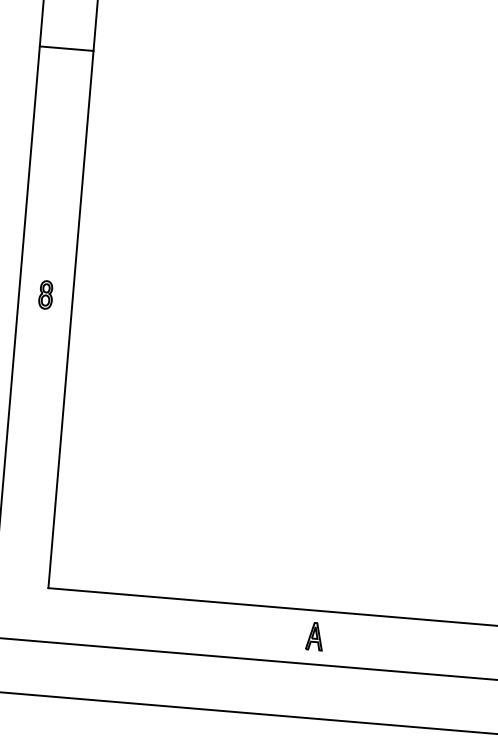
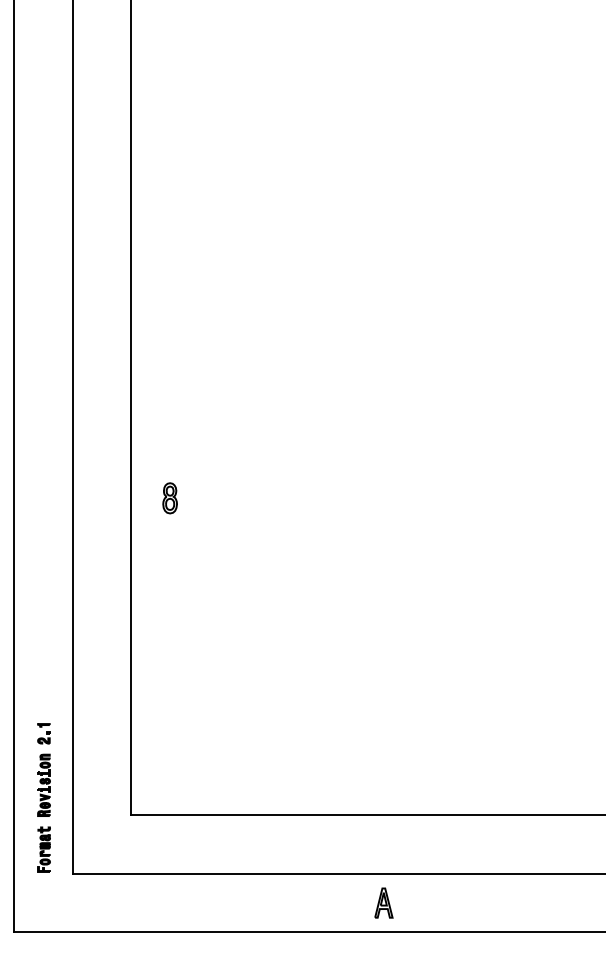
line: (66, 48) -> (101, 230), removed
part: (45, 295) -> (169, 498), moved
part: (314, 635) -> (383, 902), moved

